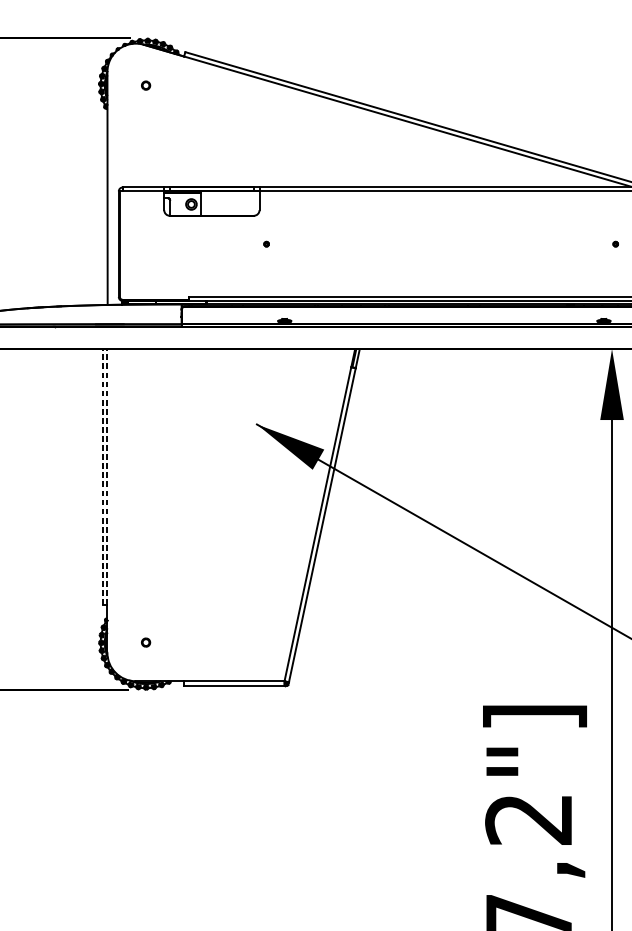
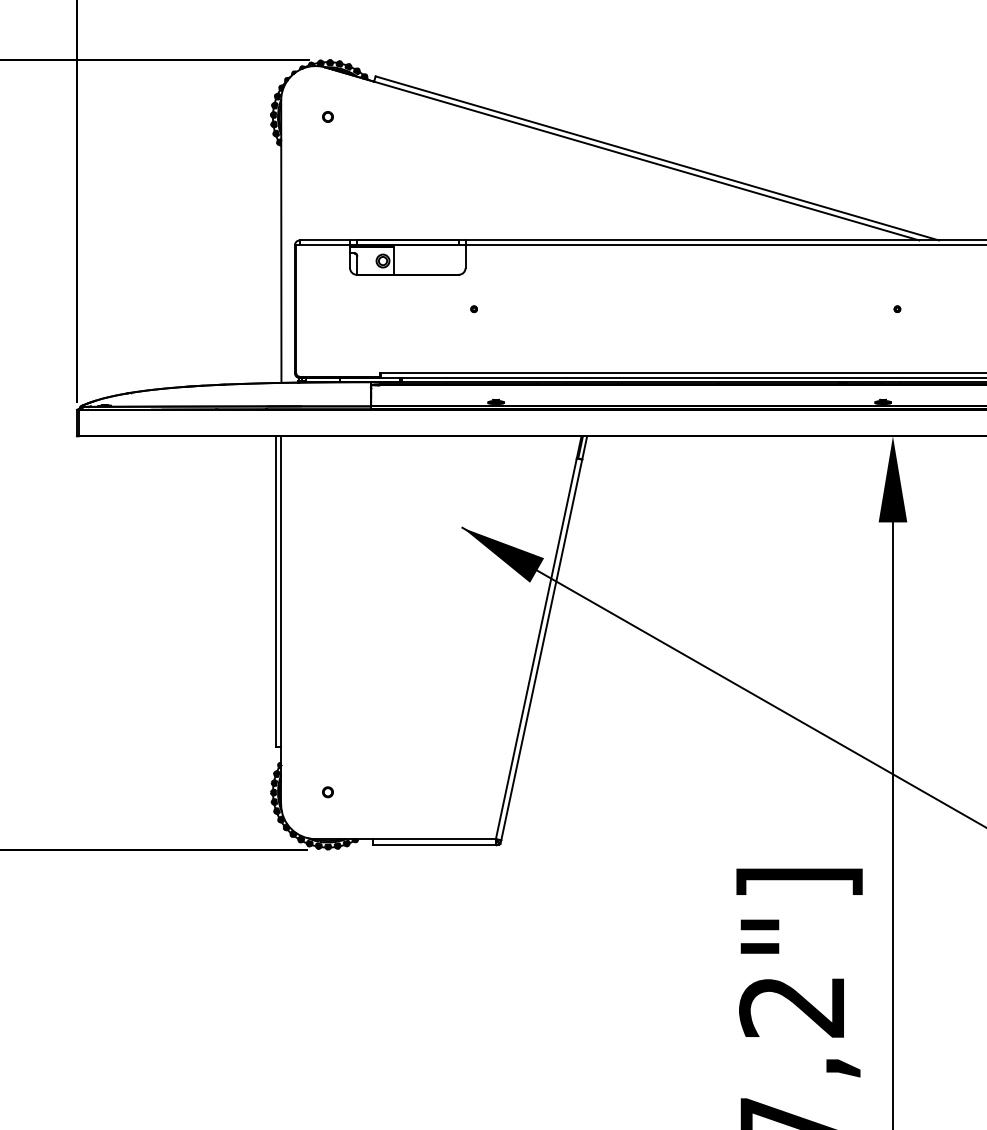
line: (102, 477) -> (275, 591), dashed -> solid
line: (107, 477) -> (281, 591), dashed -> solid

